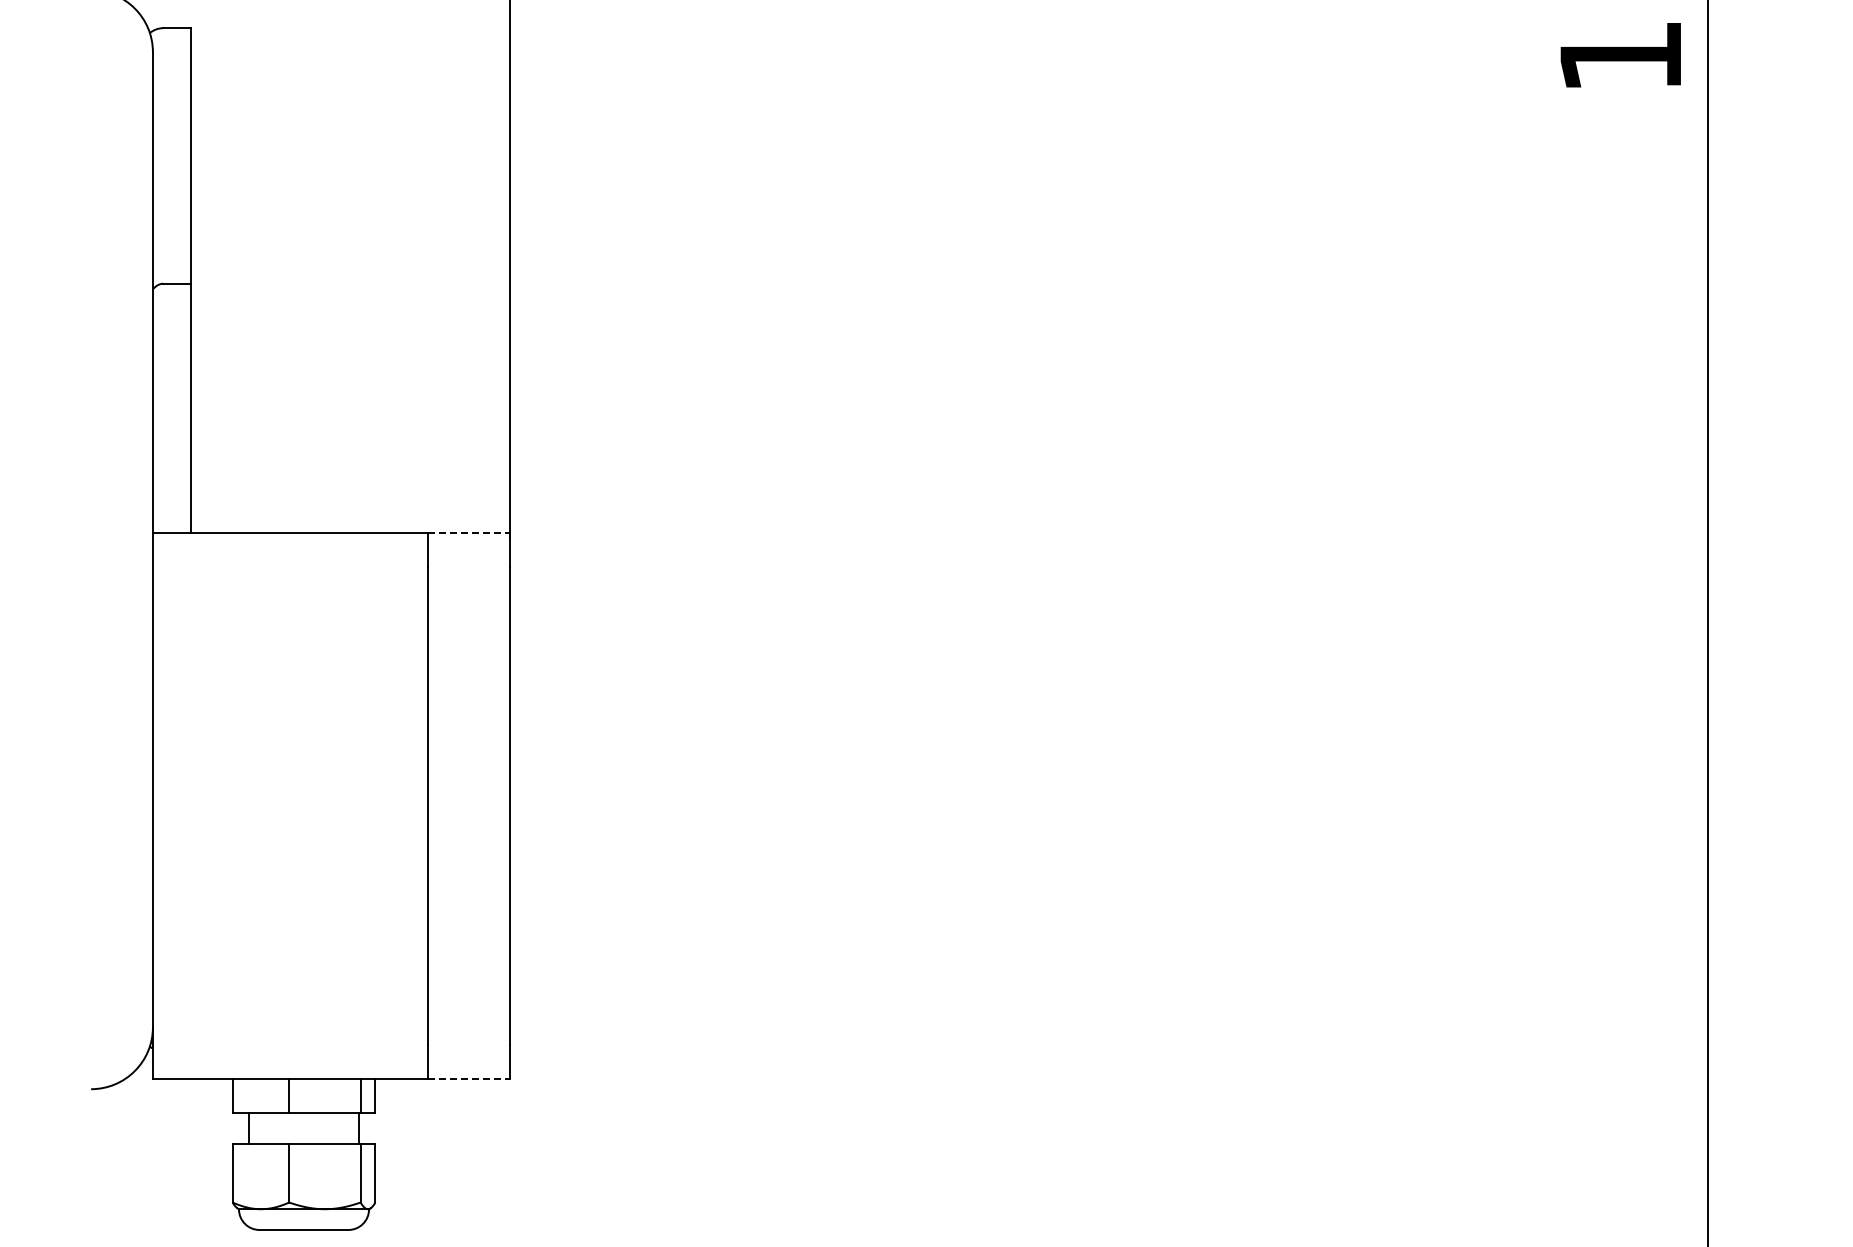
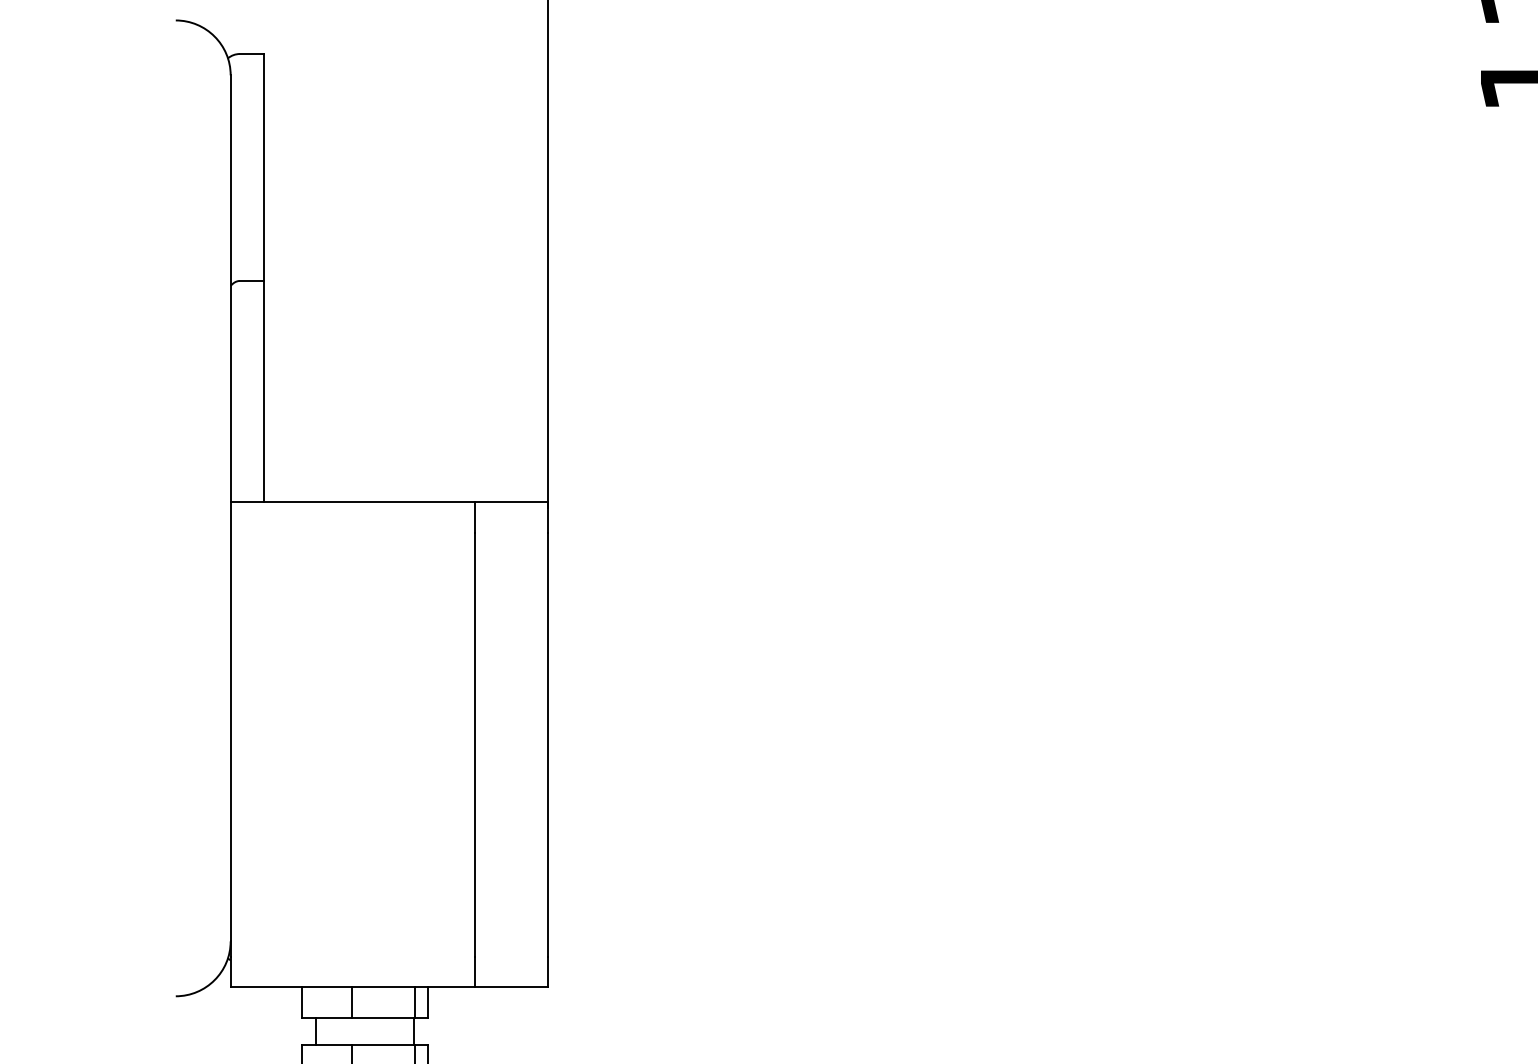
line: (469, 532) -> (511, 501), dashed -> solid
line: (469, 1078) -> (511, 986), dashed -> solid

